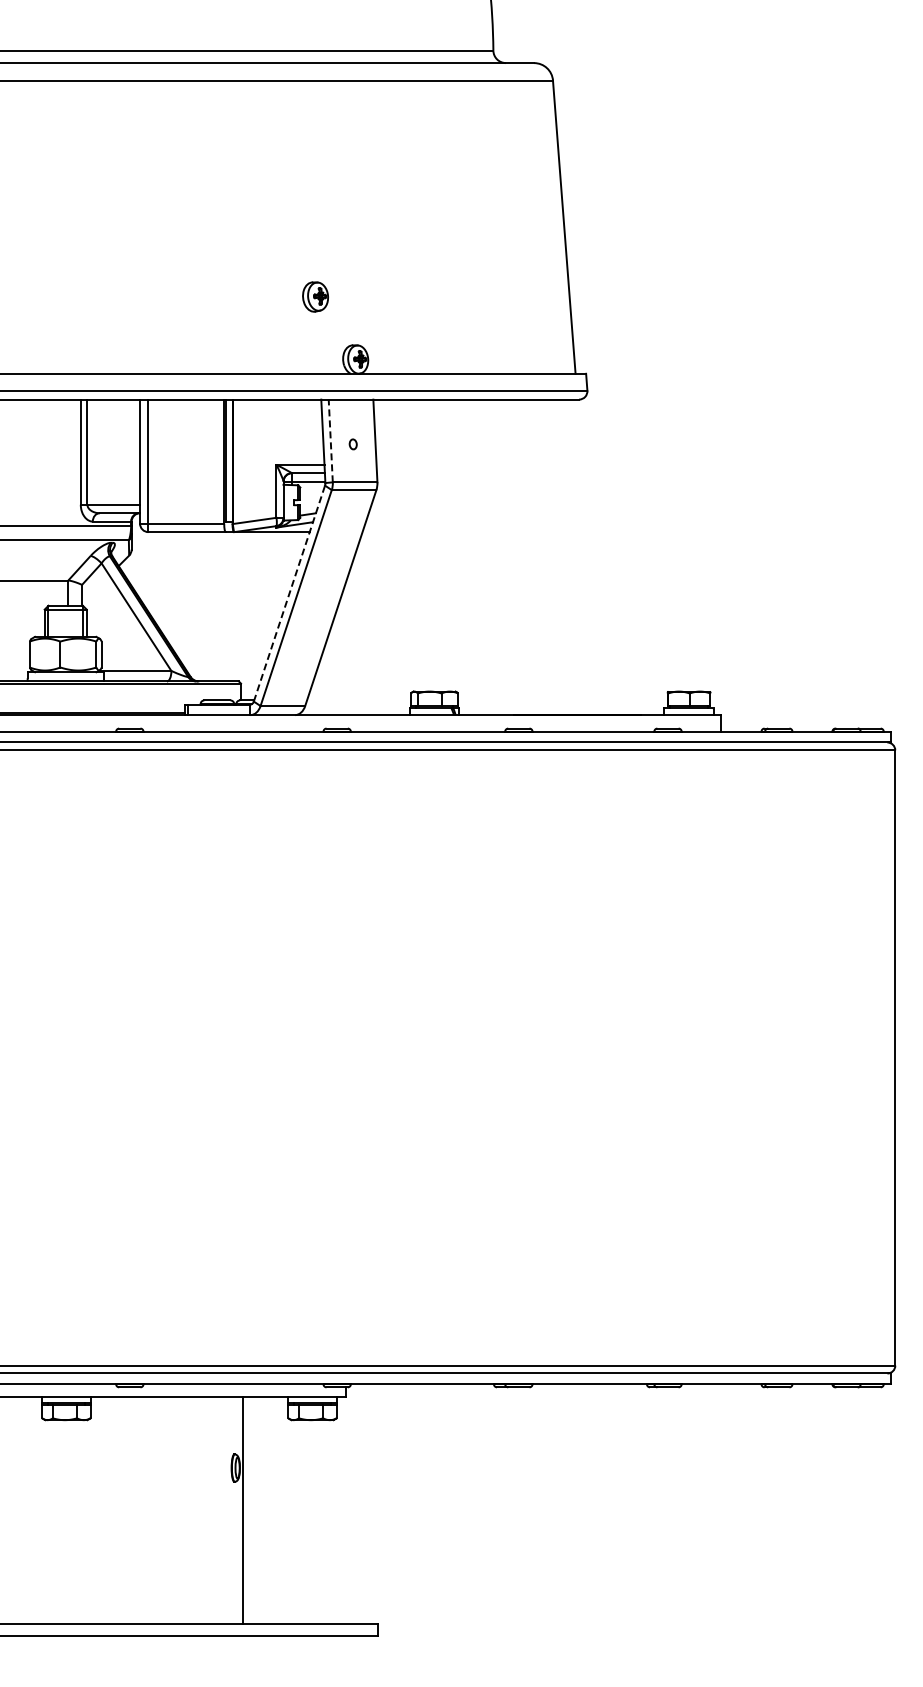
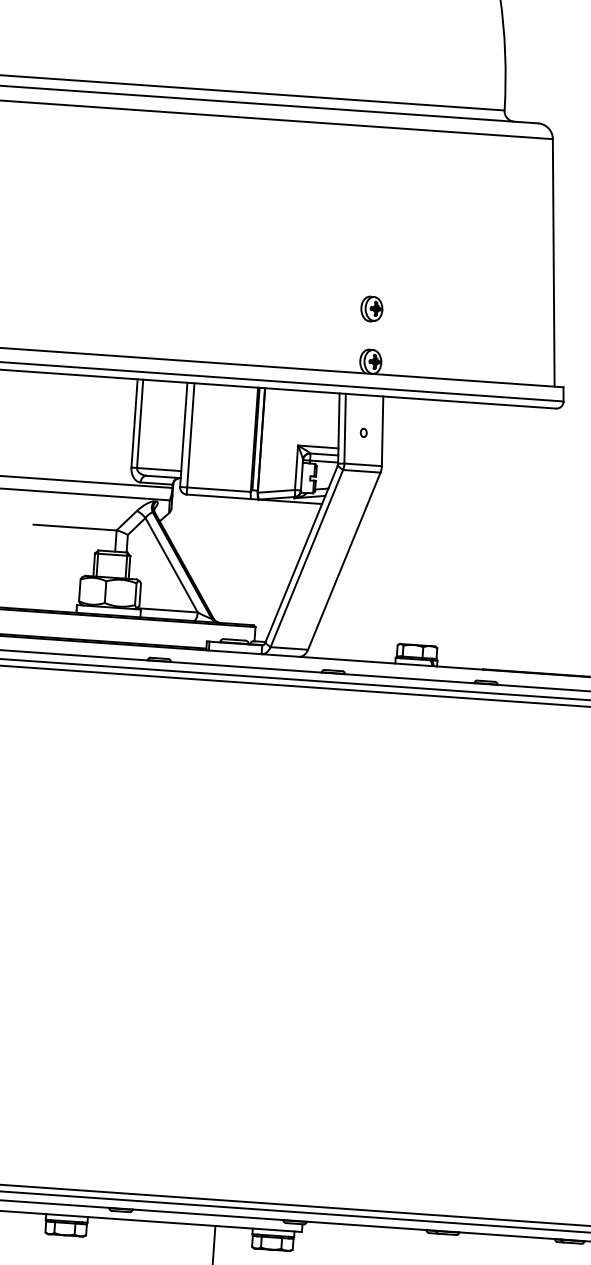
part: (315, 296) -> (371, 308), moved
line: (330, 440) -> (344, 428), dashed -> solid
line: (289, 593) -> (301, 554), dashed -> solid

